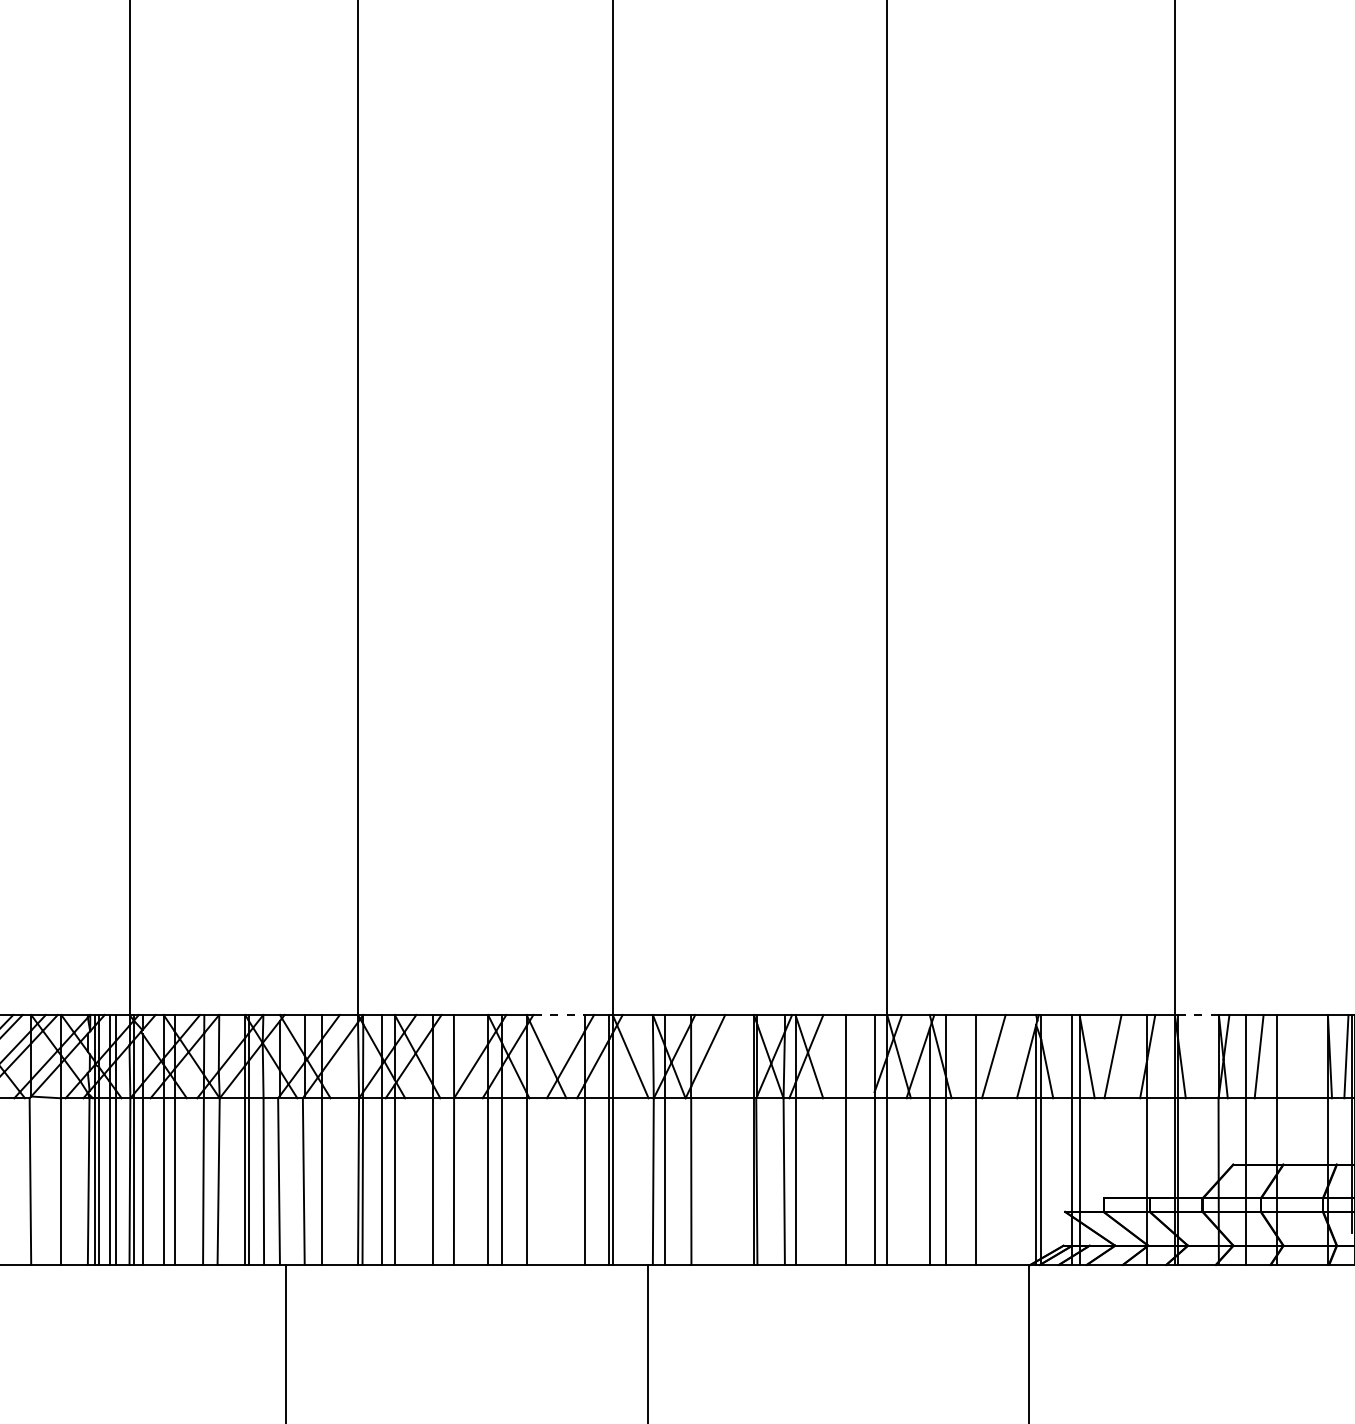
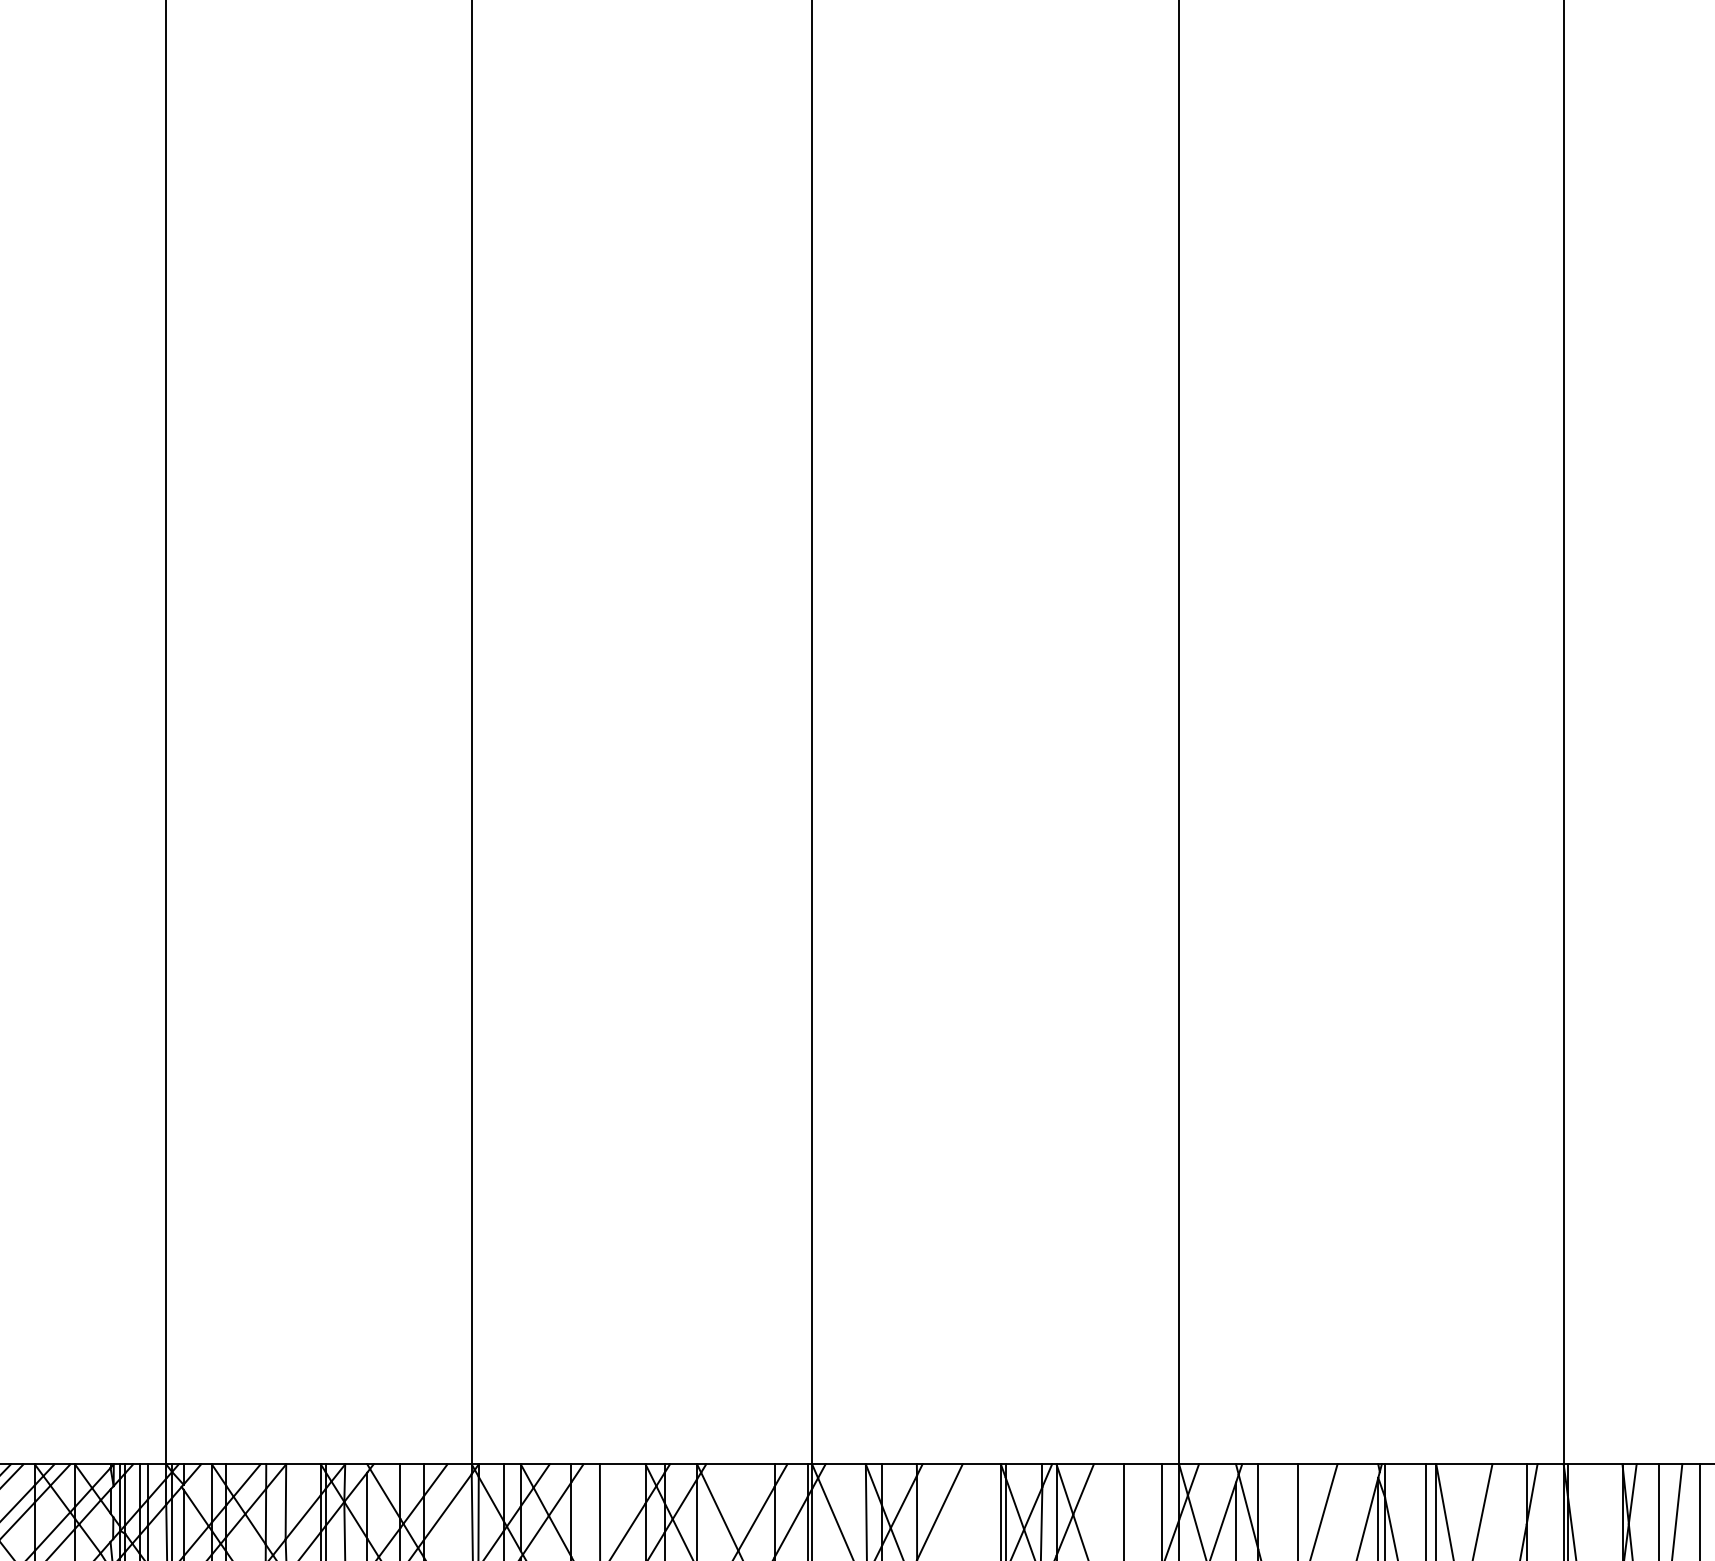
line: (559, 1014) -> (741, 1463), dashed -> solid
line: (1197, 1014) -> (1593, 1463), dashed -> solid

